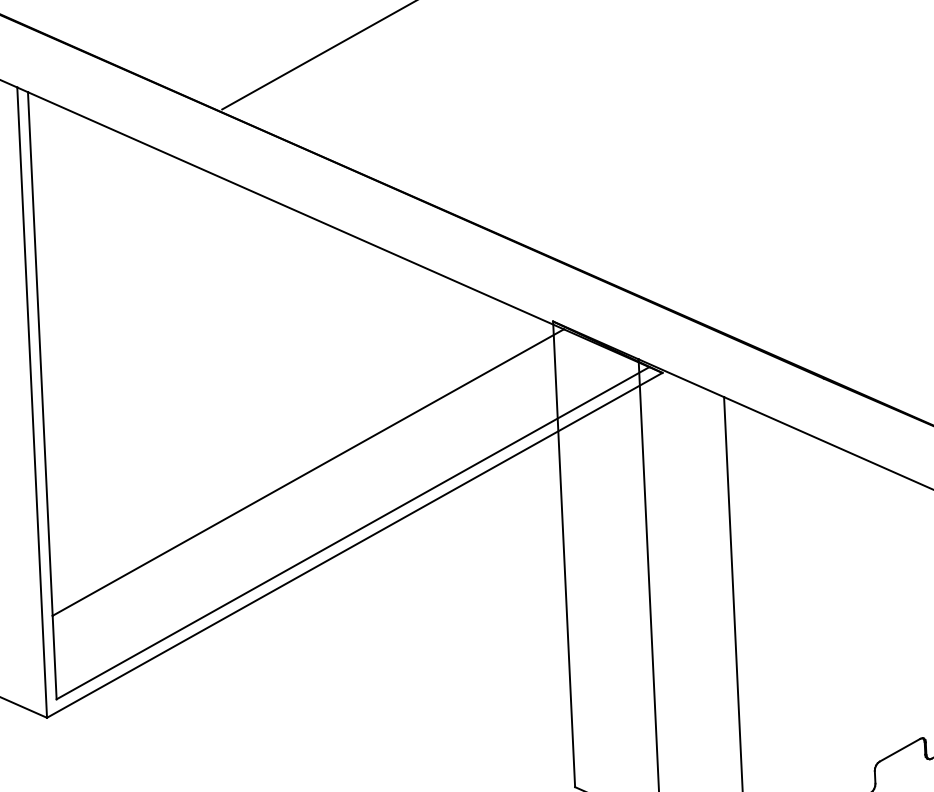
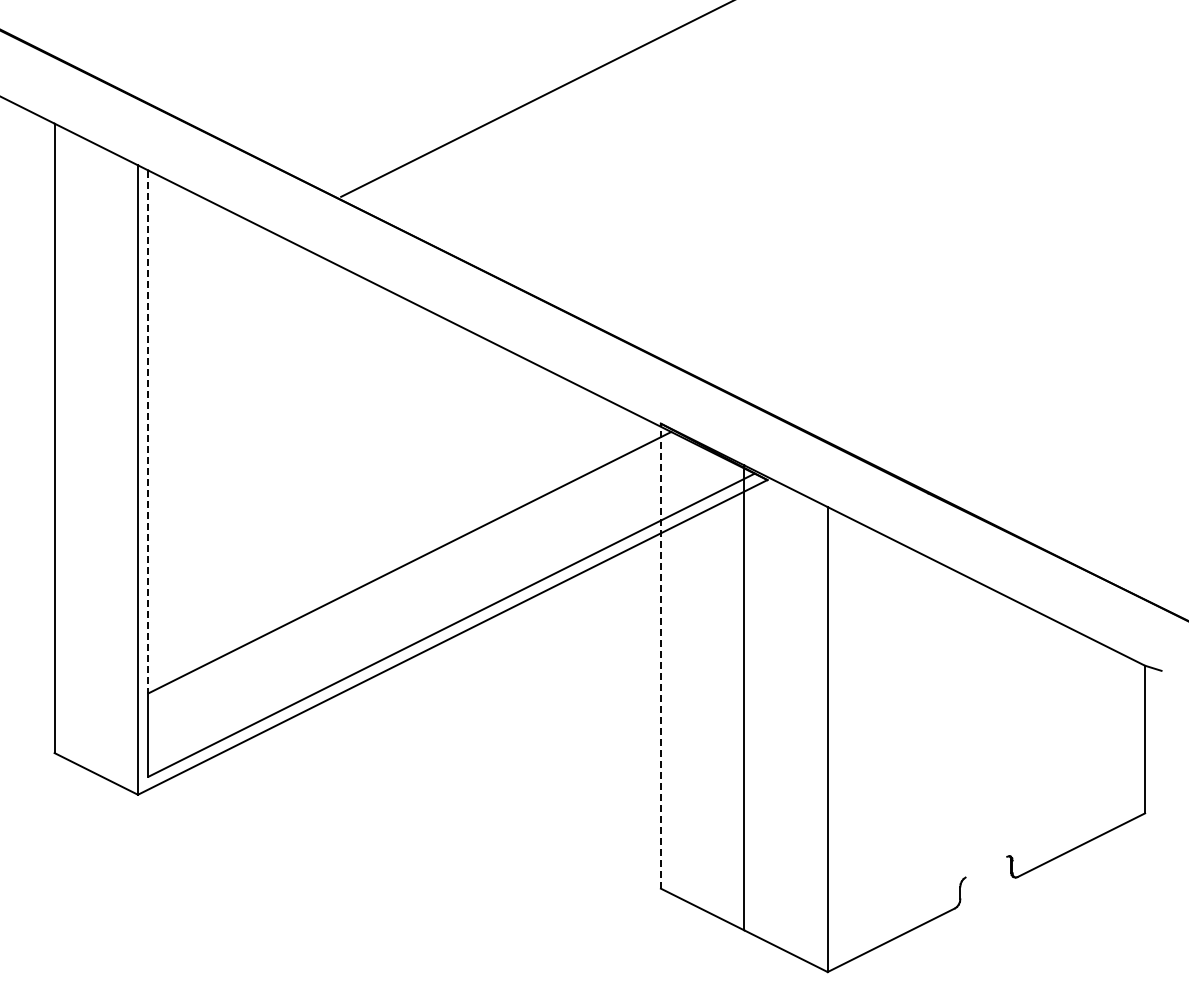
line: (40, 354) -> (148, 432), solid -> dashed
line: (563, 553) -> (660, 655), solid -> dashed
line: (900, 749) -> (986, 866), removed

